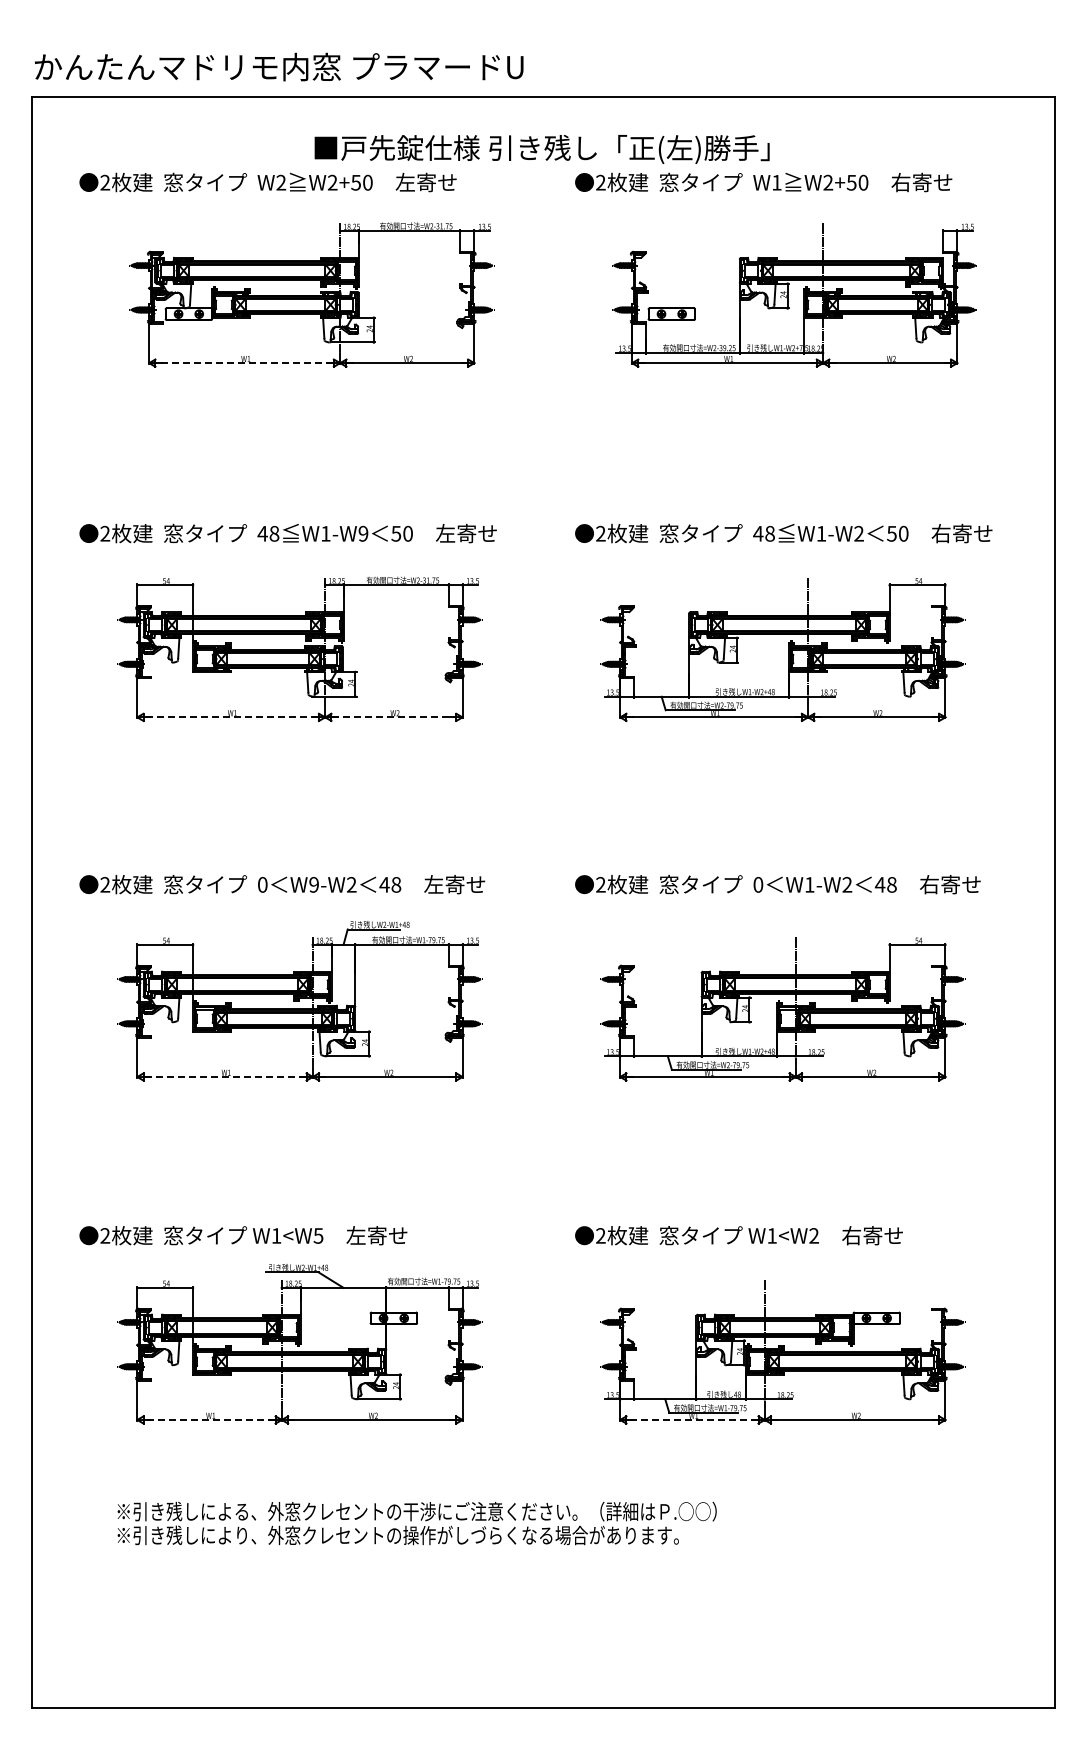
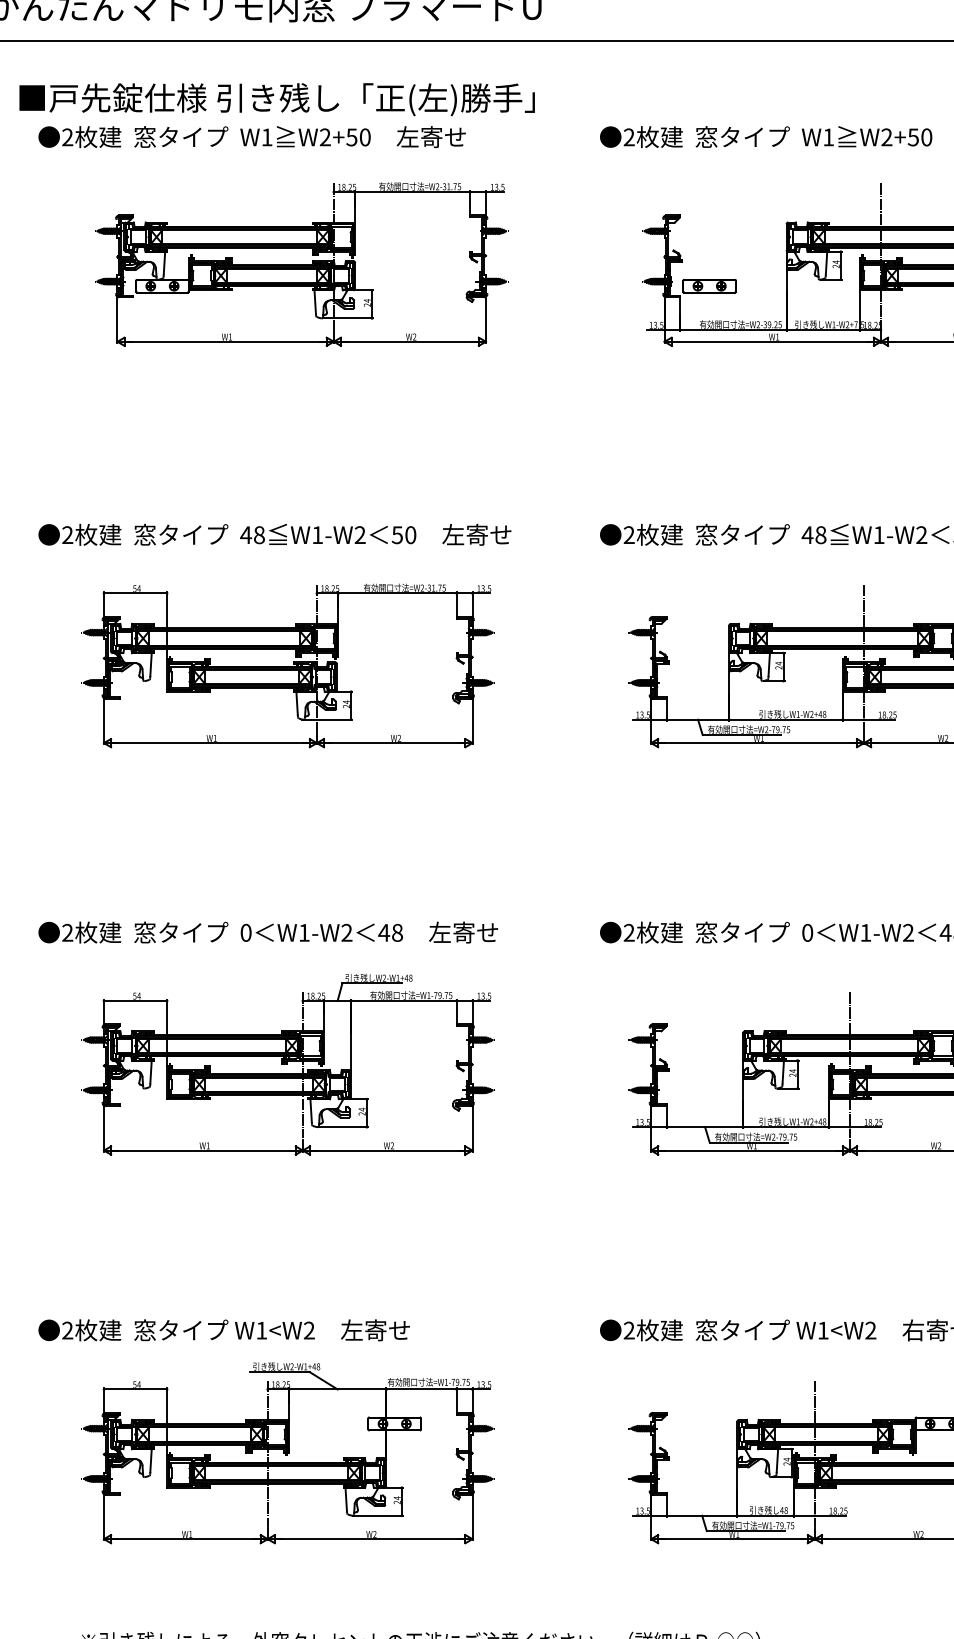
text: (541, 149) -> (276, 99), moved
text: (281, 182) -> (267, 137), W2 -> W1
line: (244, 363) -> (225, 342), dashed -> solid
text: (363, 533) -> (360, 534), W1-W9 -> W1-W2
line: (231, 717) -> (210, 743), dashed -> solid
line: (394, 717) -> (395, 743), dashed -> solid
text: (313, 884) -> (303, 932), W9-W2 -> W1-W2
line: (225, 1077) -> (203, 1151), dashed -> solid
text: (318, 1235) -> (309, 1330), W1<W5 -> W1<W2
line: (209, 1419) -> (185, 1538), dashed -> solid
line: (692, 1419) -> (733, 1538), dashed -> solid

